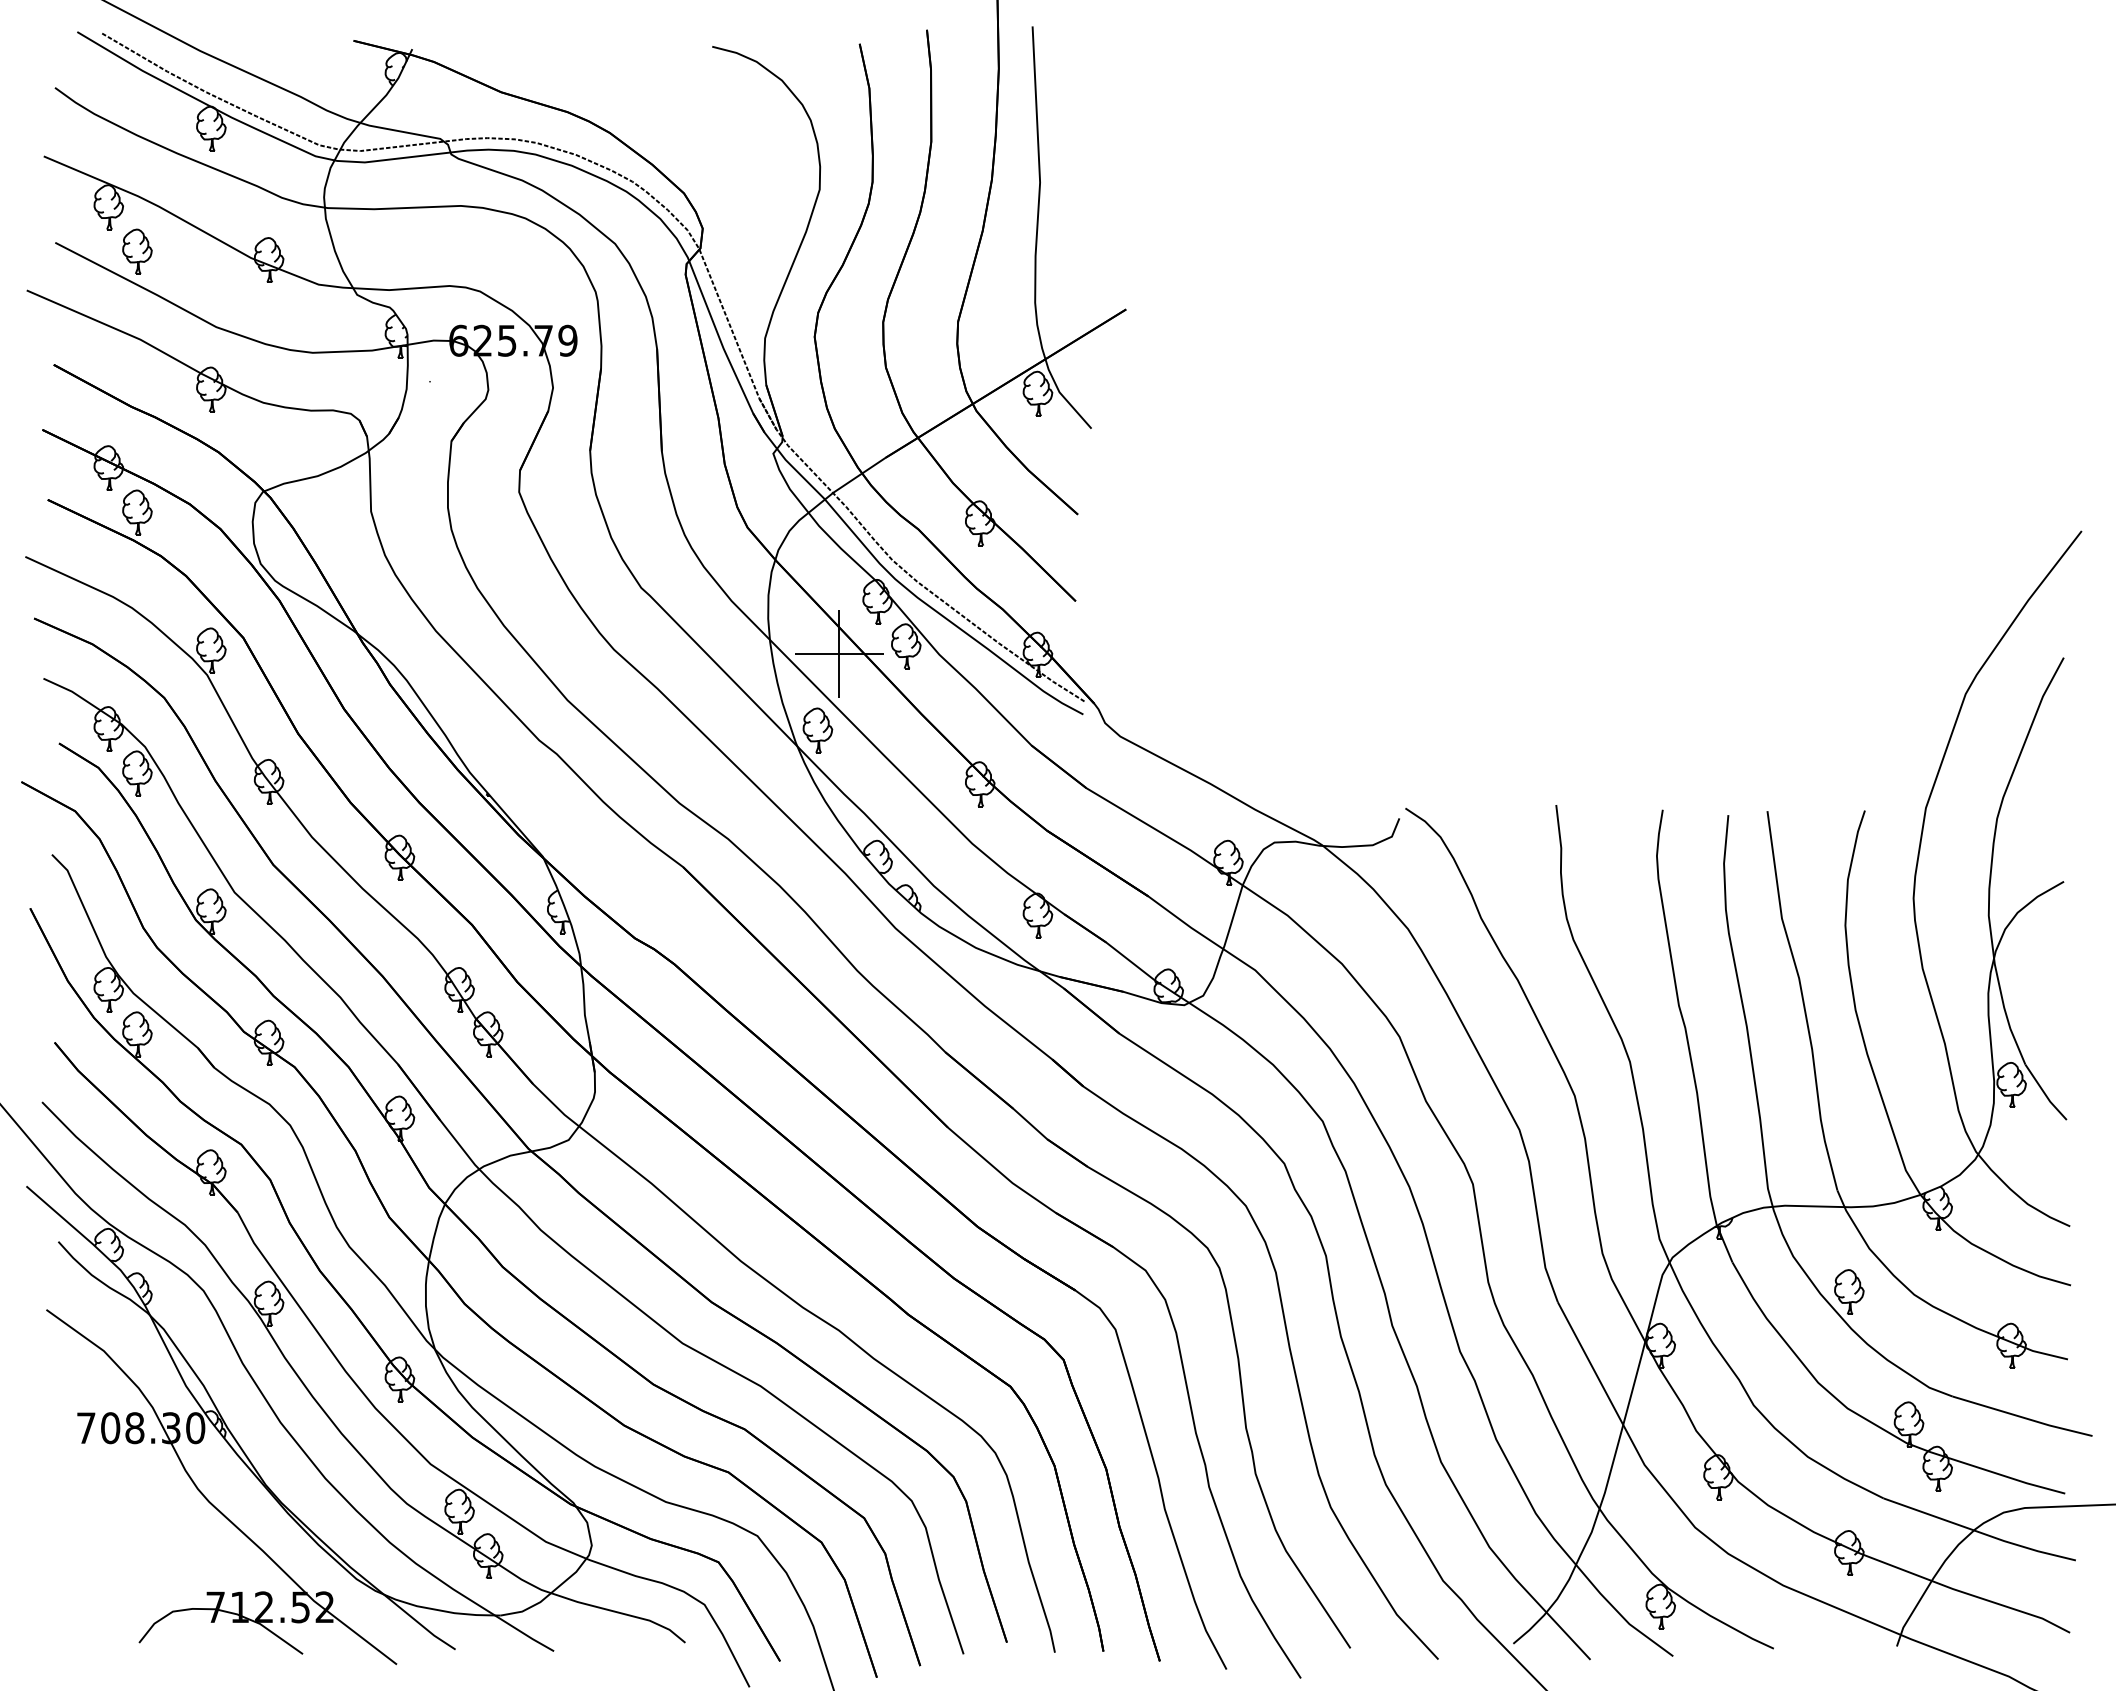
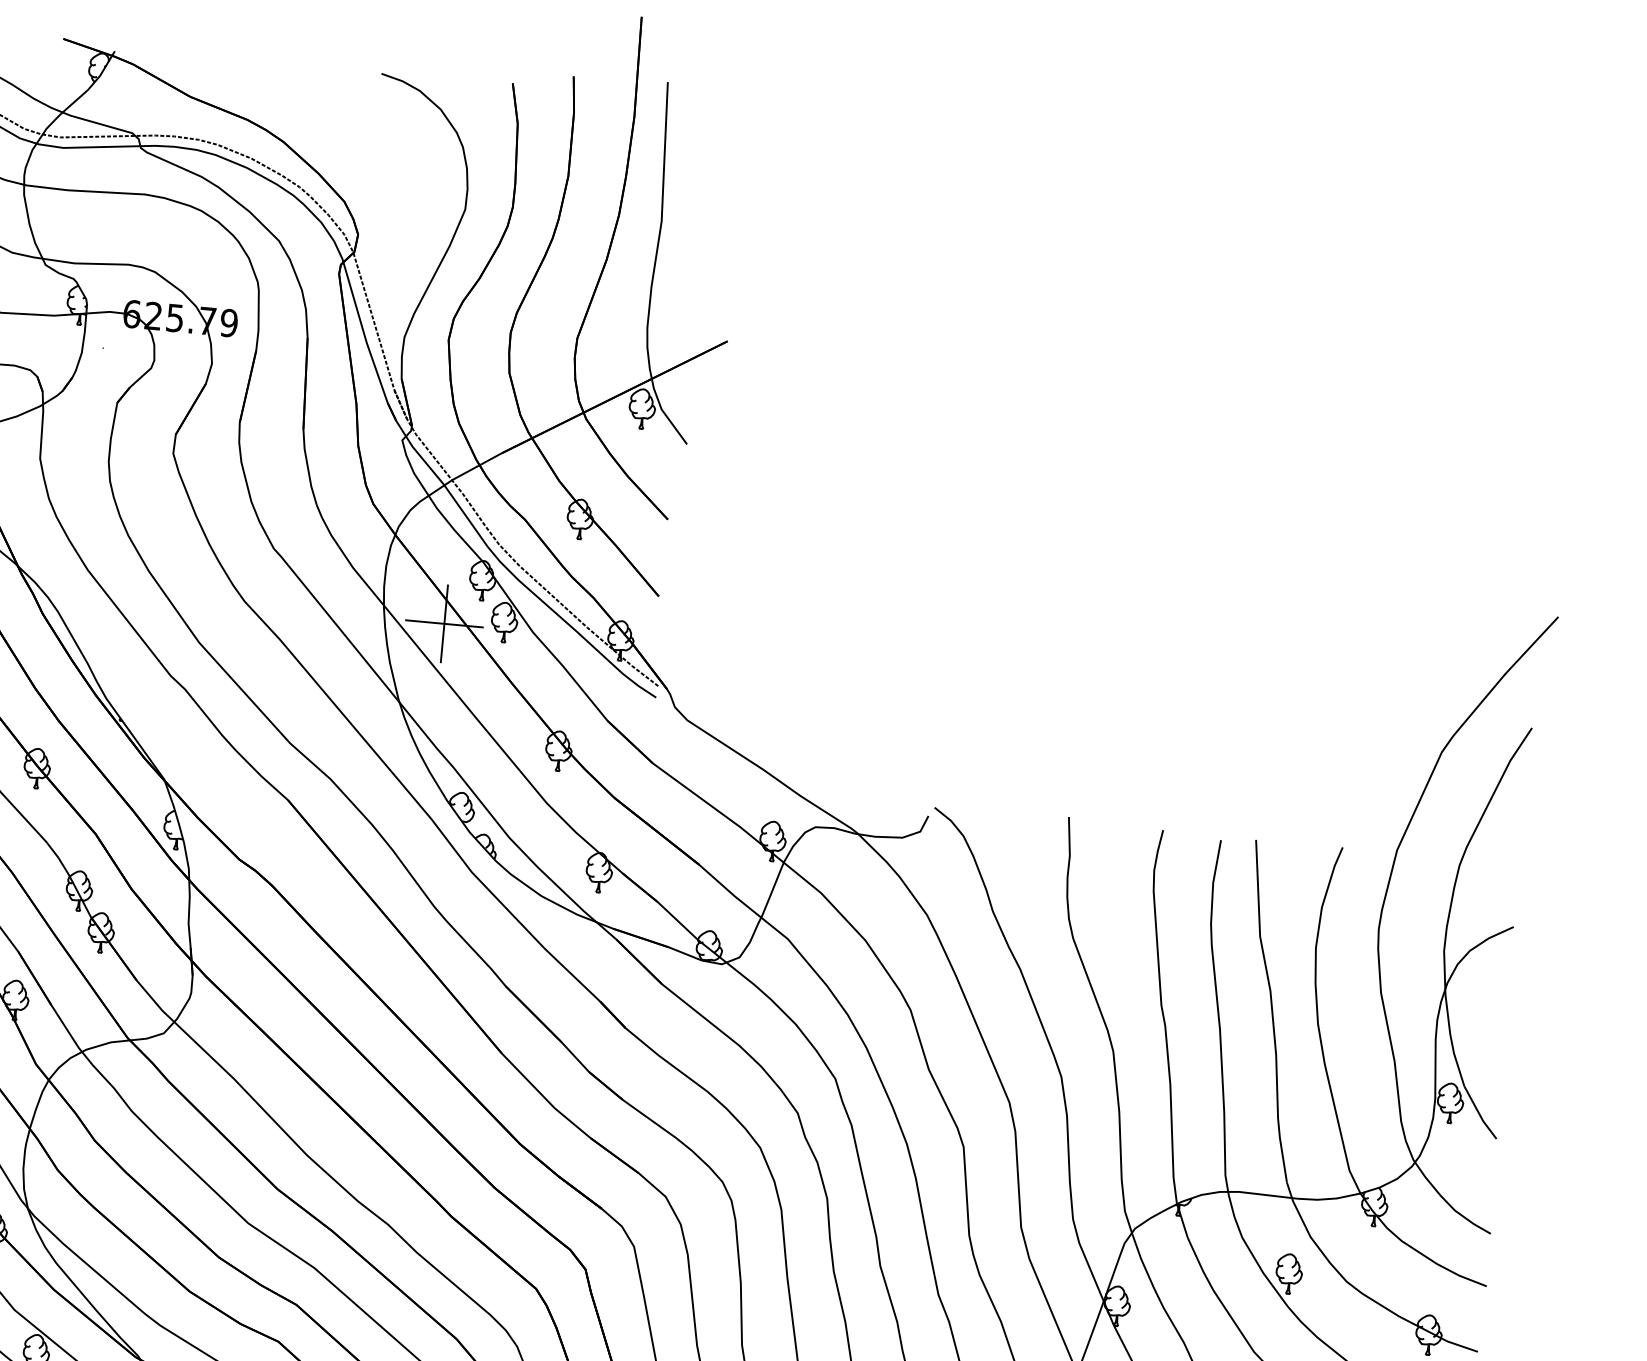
part: (817, 730) -> (418, 689), removed

